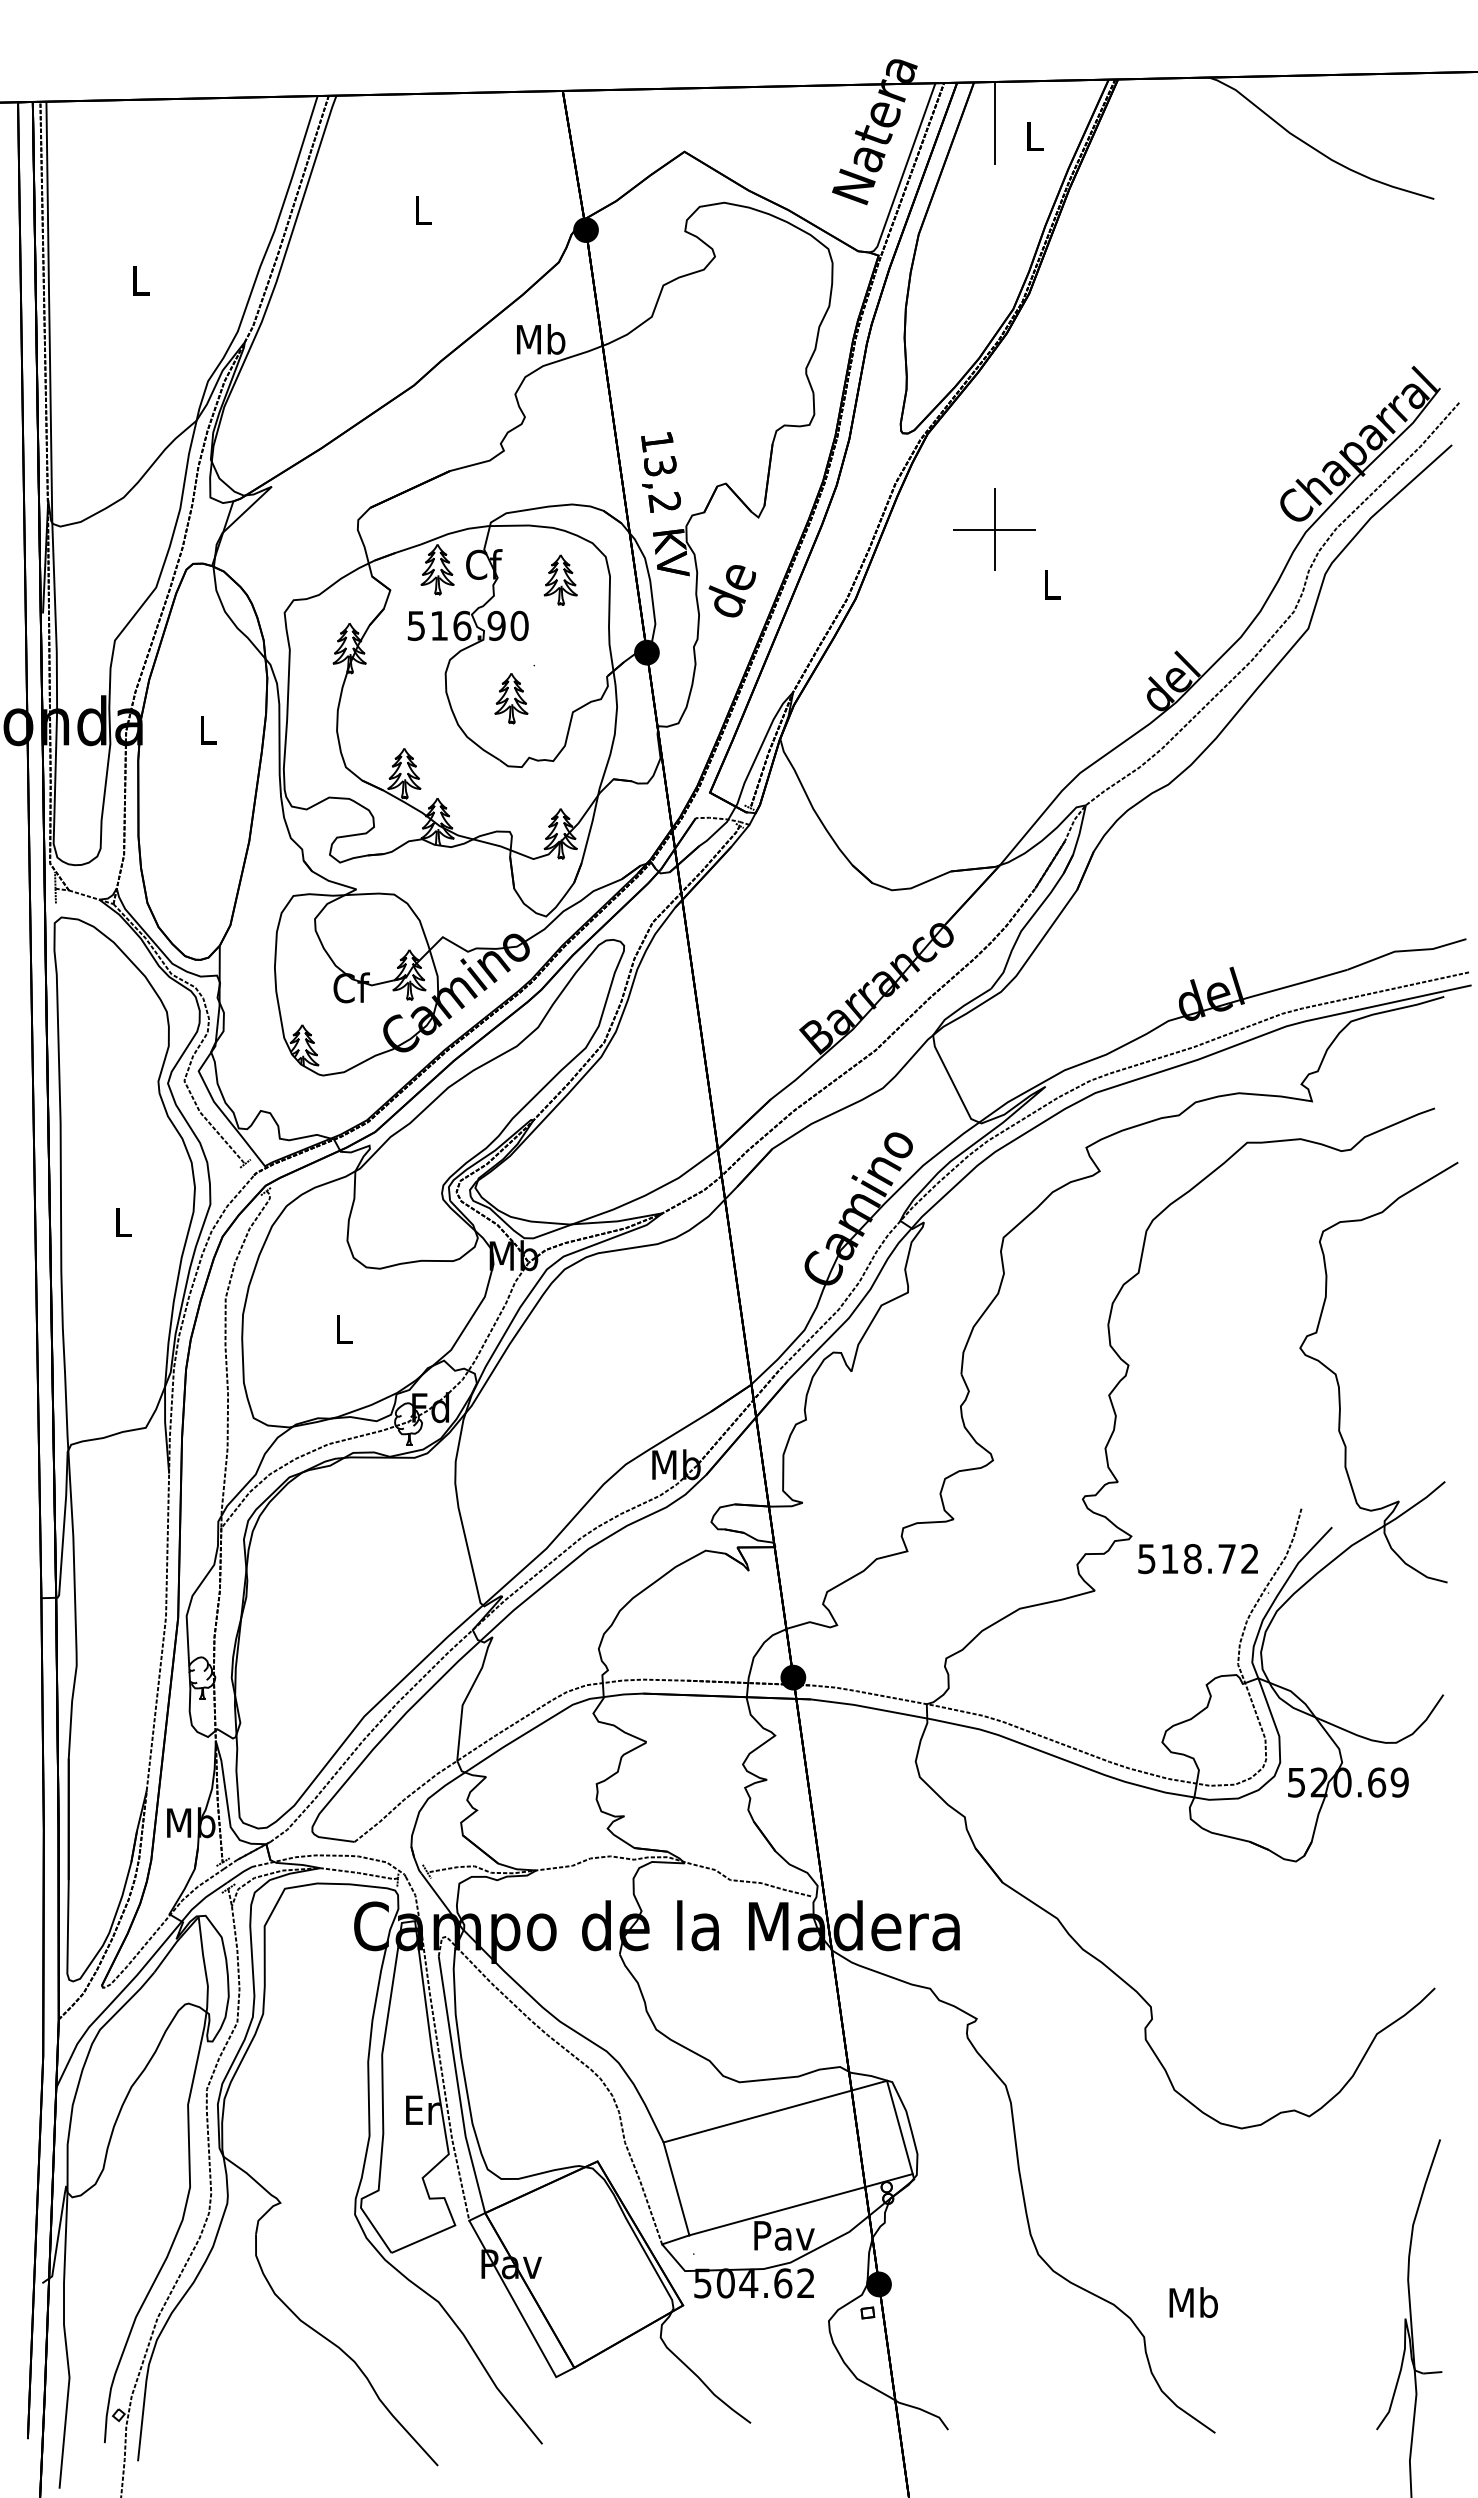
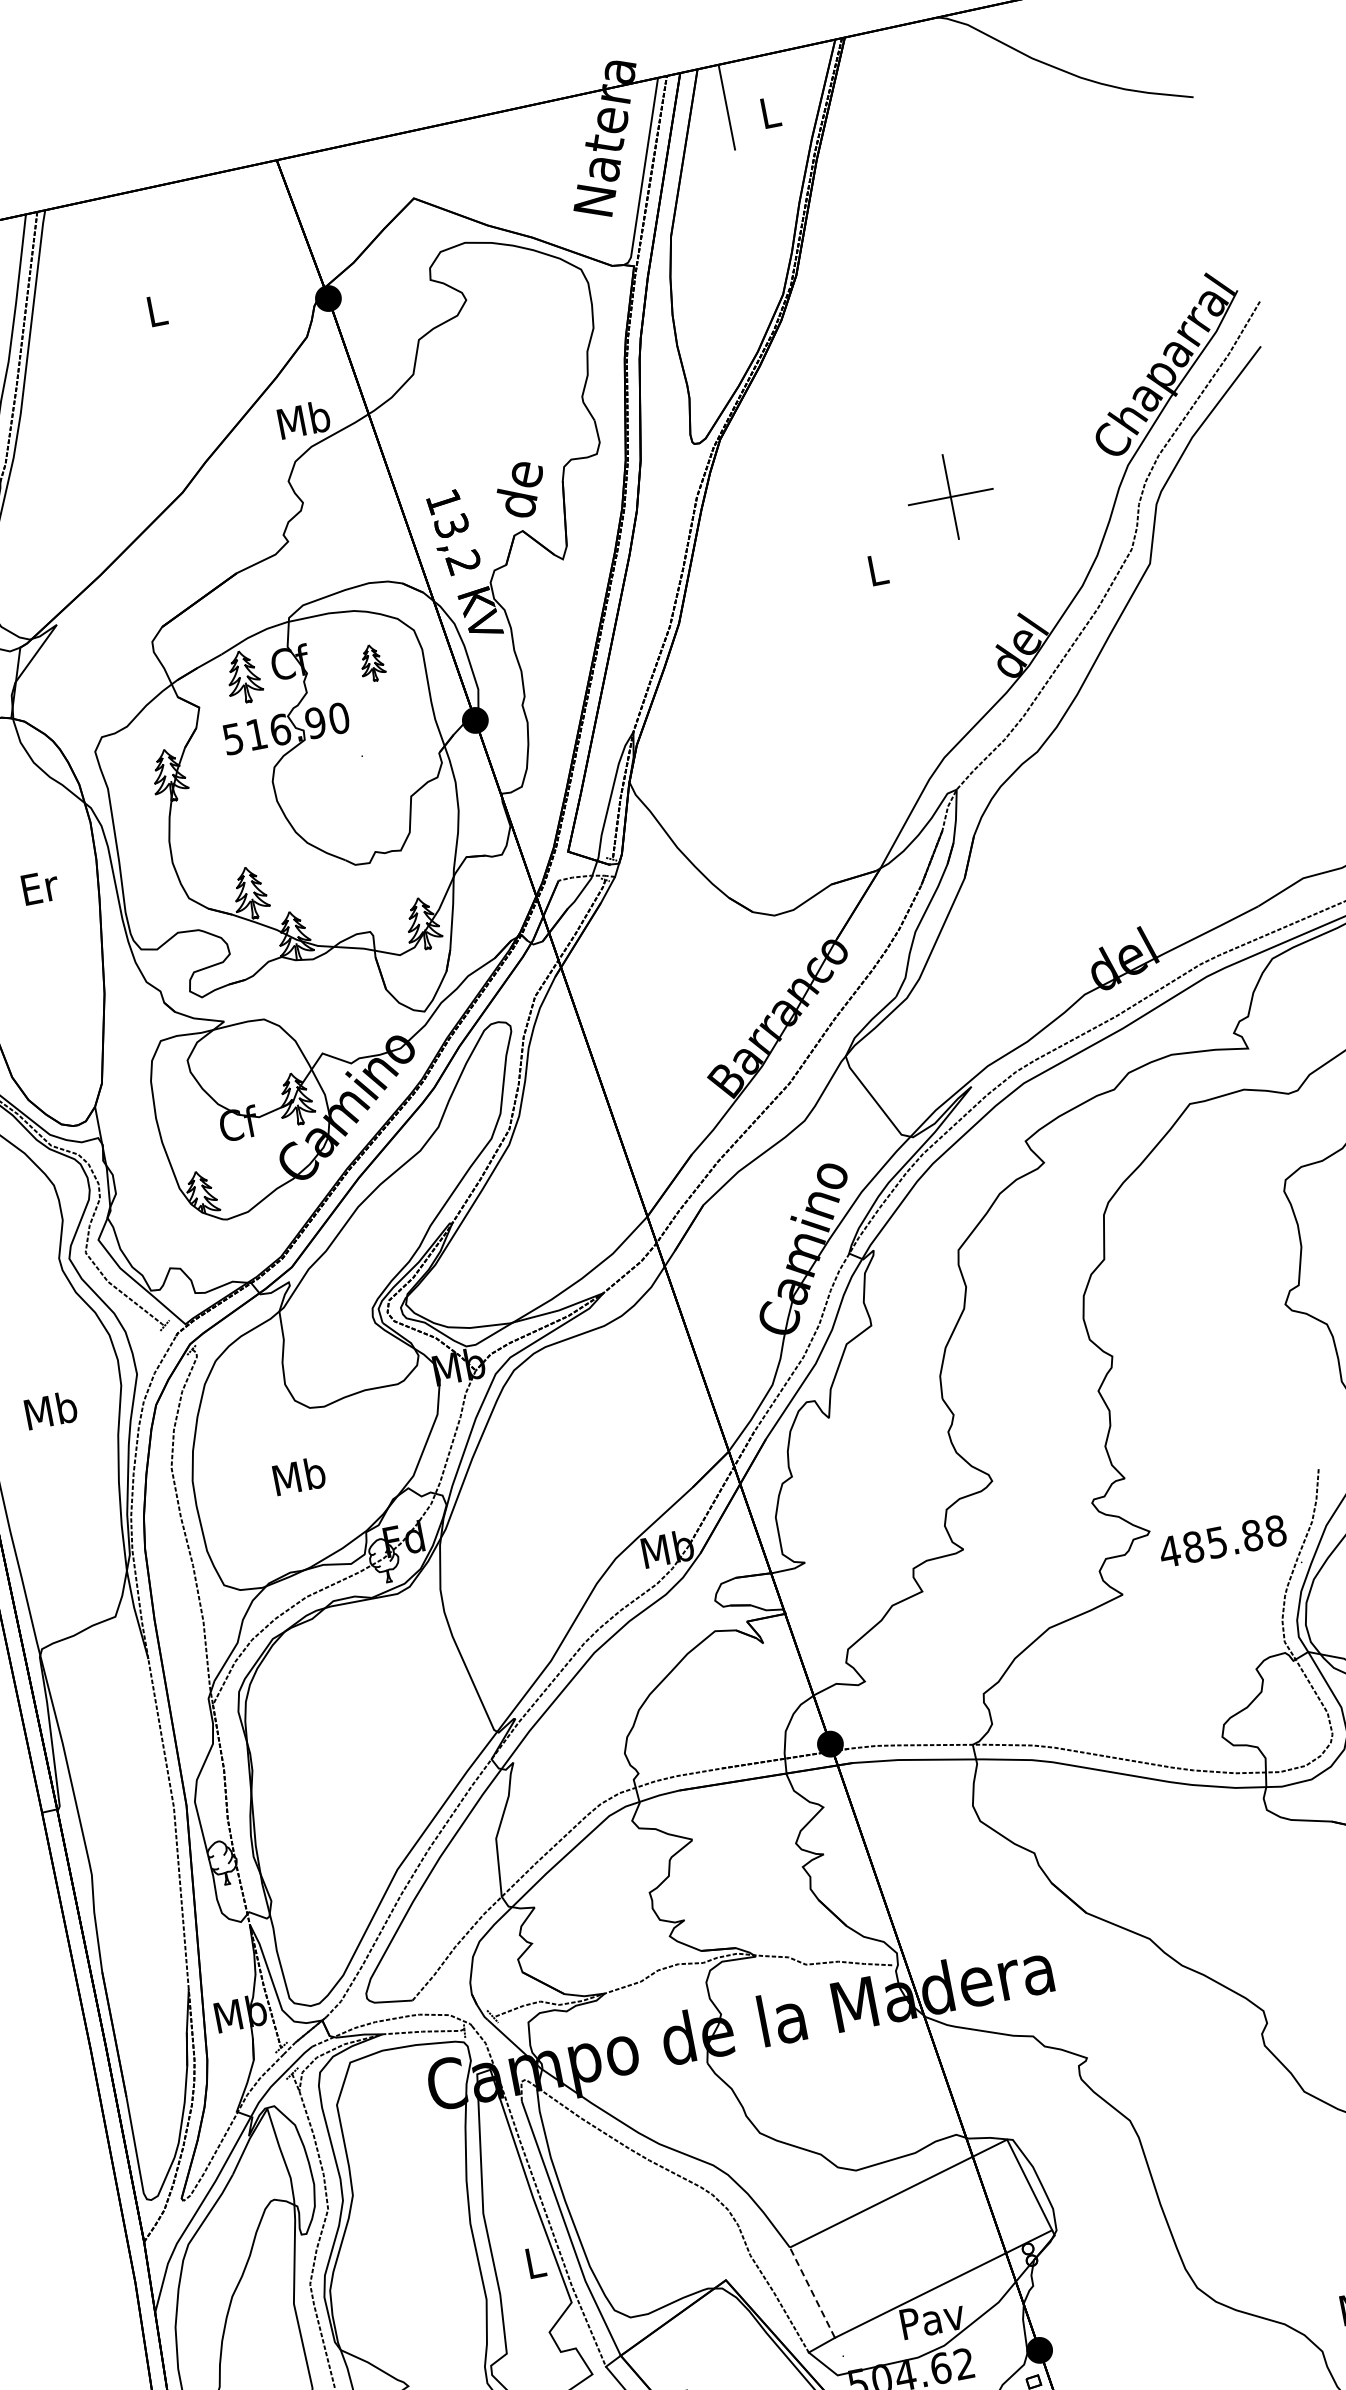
part: (994, 529) -> (950, 496), moved
part: (560, 579) -> (371, 662), size x0.7
text: (731, 591) -> (520, 490), moved
part: (511, 698) -> (345, 794), removed
text: (208, 729) -> (40, 886), L -> Er
text: (123, 1222) -> (51, 1410), L -> Mb
text: (344, 1329) -> (299, 1476), L -> Mb
text: (1198, 1559) -> (1223, 1541), 518.72 -> 485.88
text: (422, 2109) -> (535, 2261), Er -> L
line: (676, 2188) -> (812, 2292), solid -> dashed

